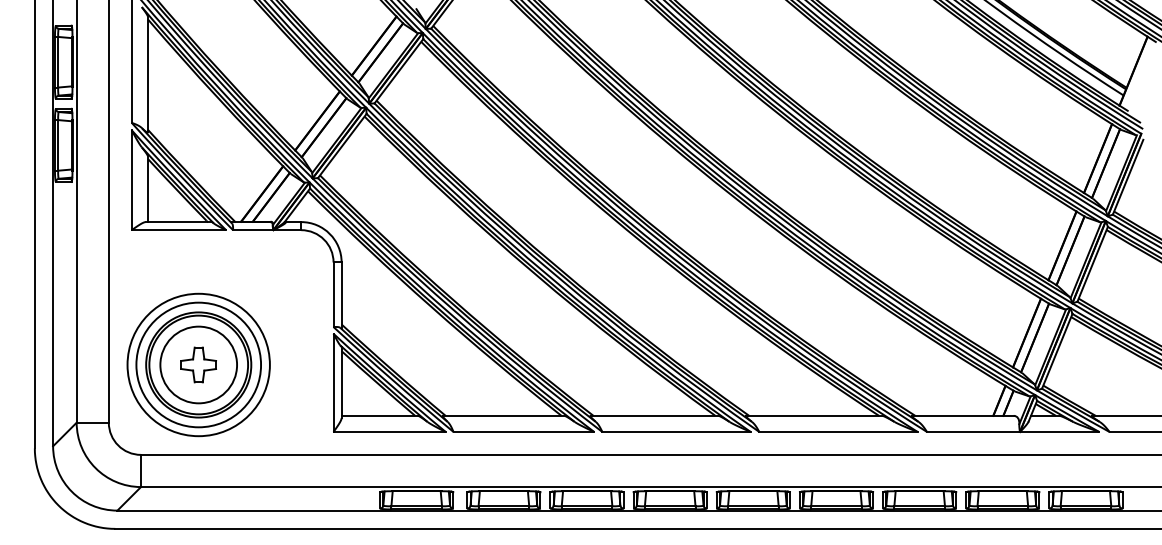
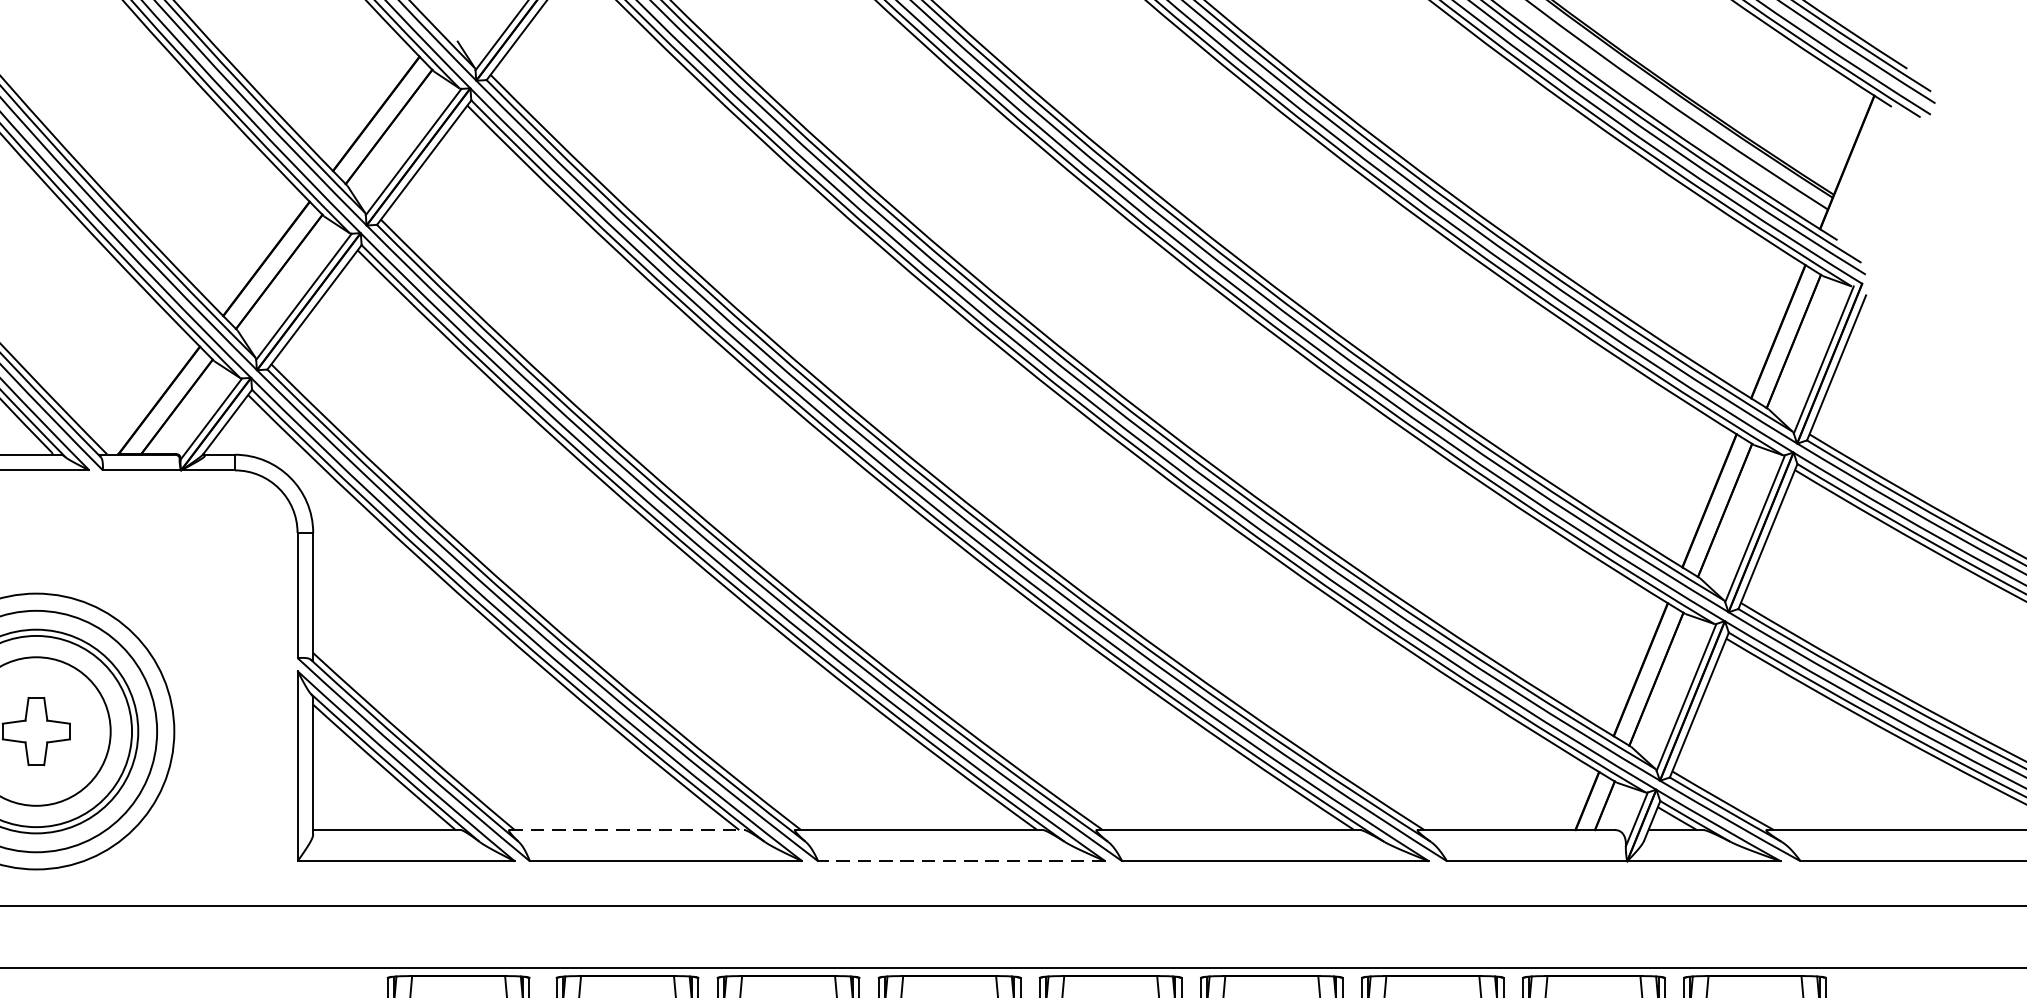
line: (503, 415) -> (626, 829), solid -> dashed
line: (676, 432) -> (961, 862), solid -> dashed

